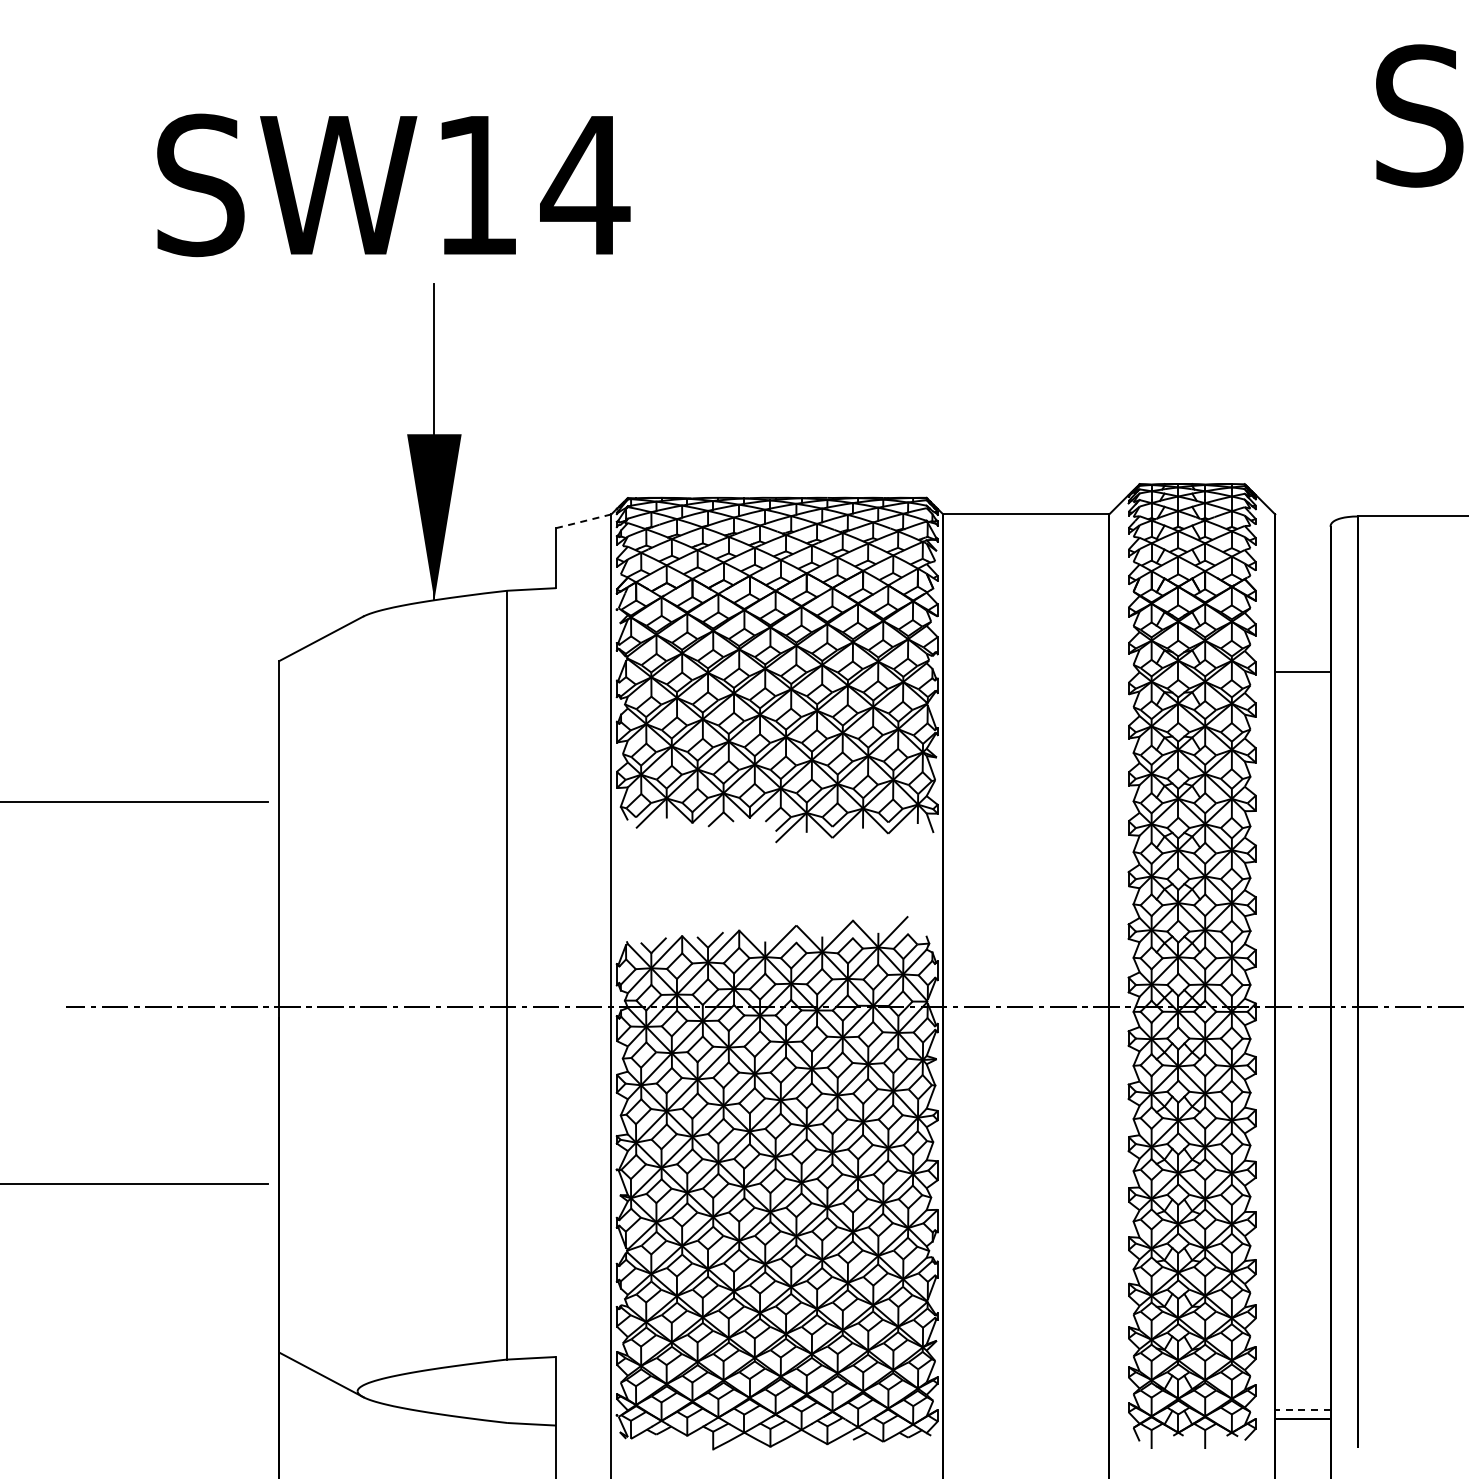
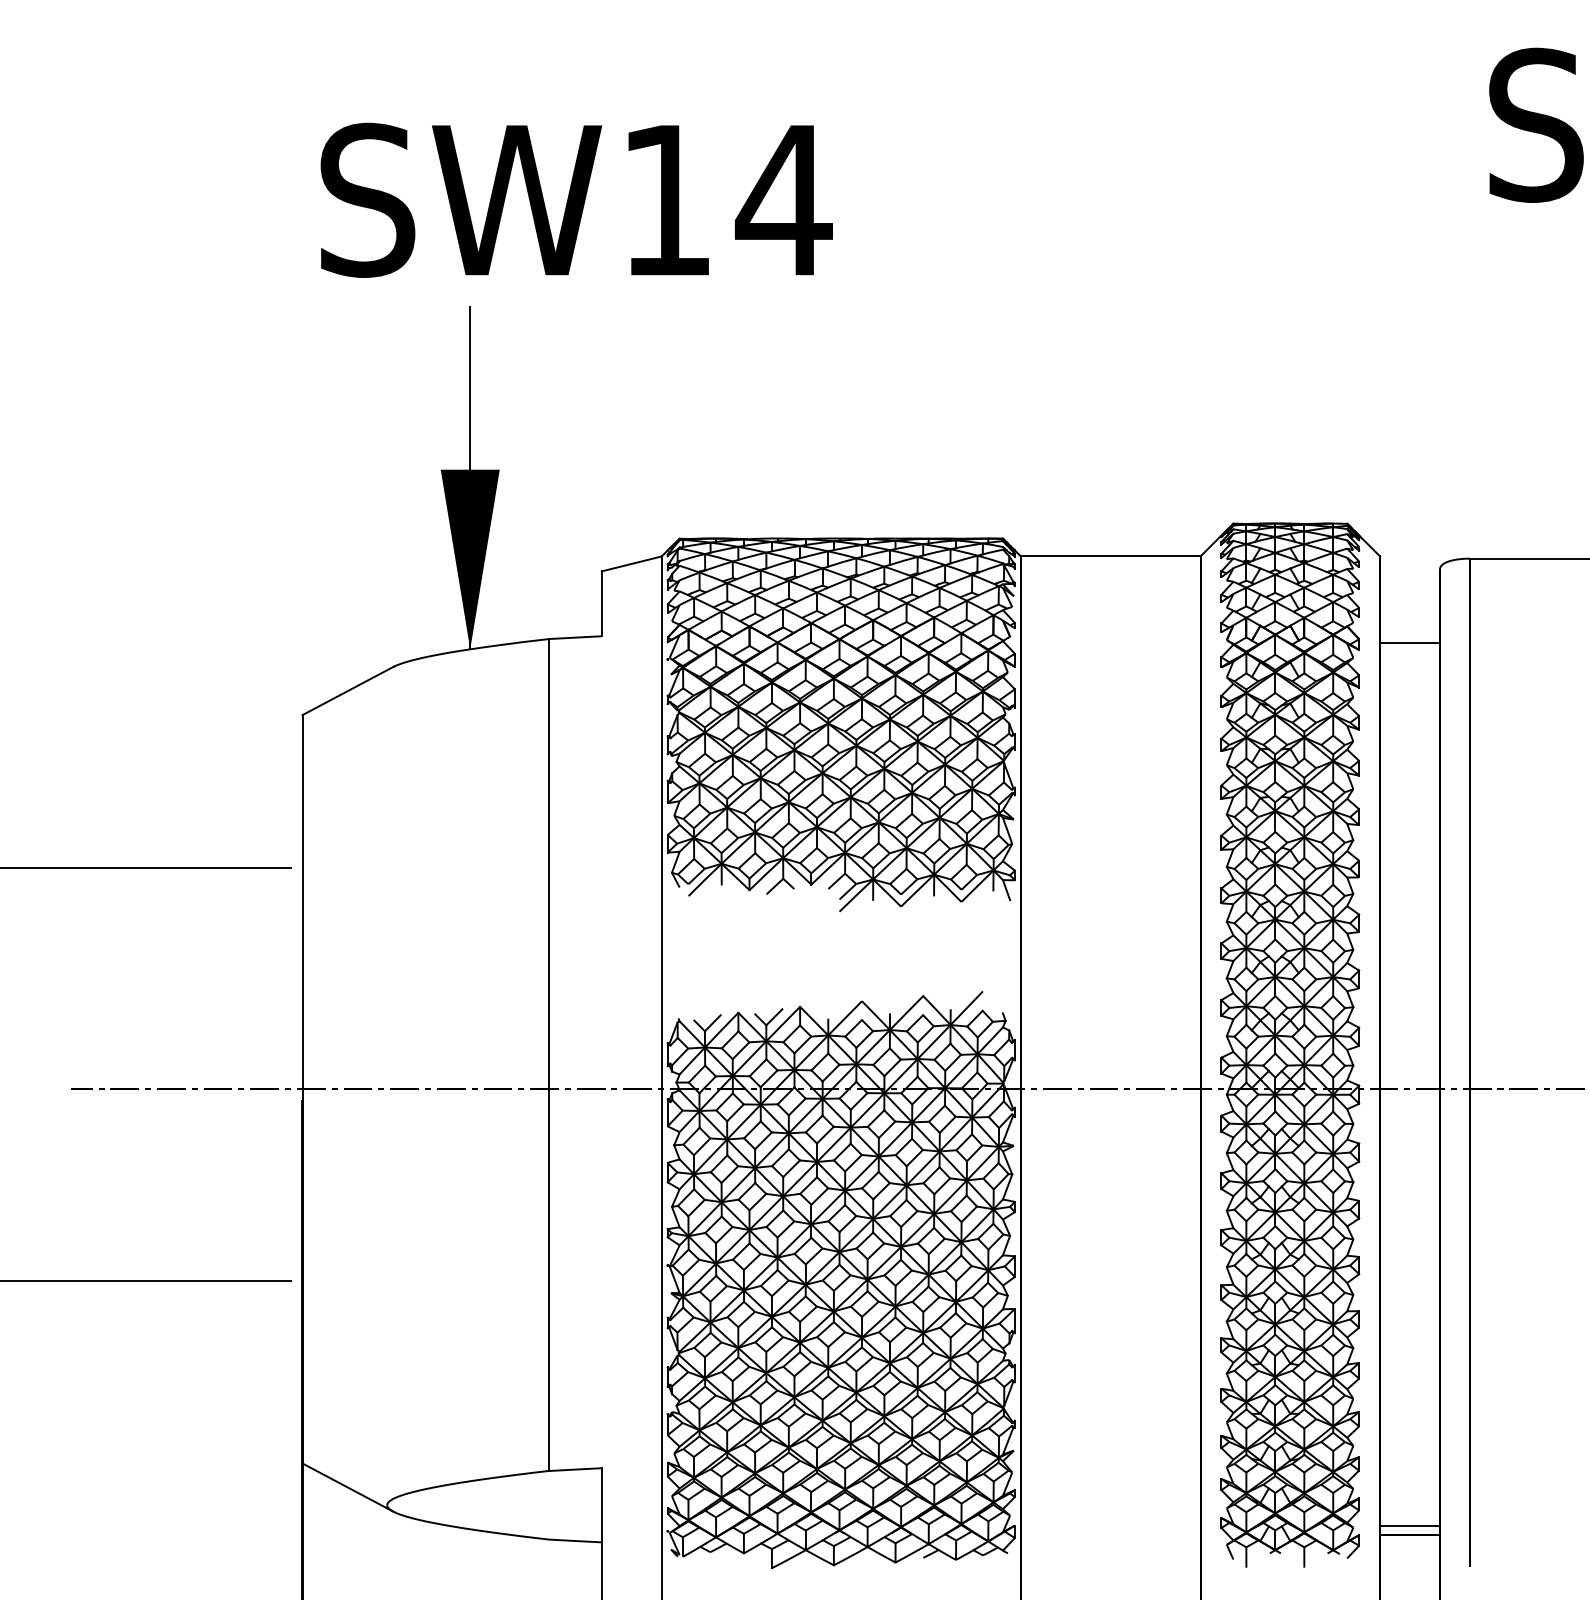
text: (393, 185) -> (576, 200), moved
line: (583, 521) -> (631, 564), dashed -> solid
line: (1302, 671) -> (1409, 643), moved
line: (1302, 1410) -> (1409, 1526), dashed -> solid

